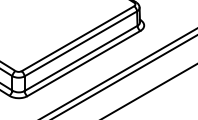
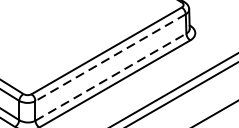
line: (80, 43) -> (110, 57), solid -> dashed
line: (81, 58) -> (111, 77), solid -> dashed

